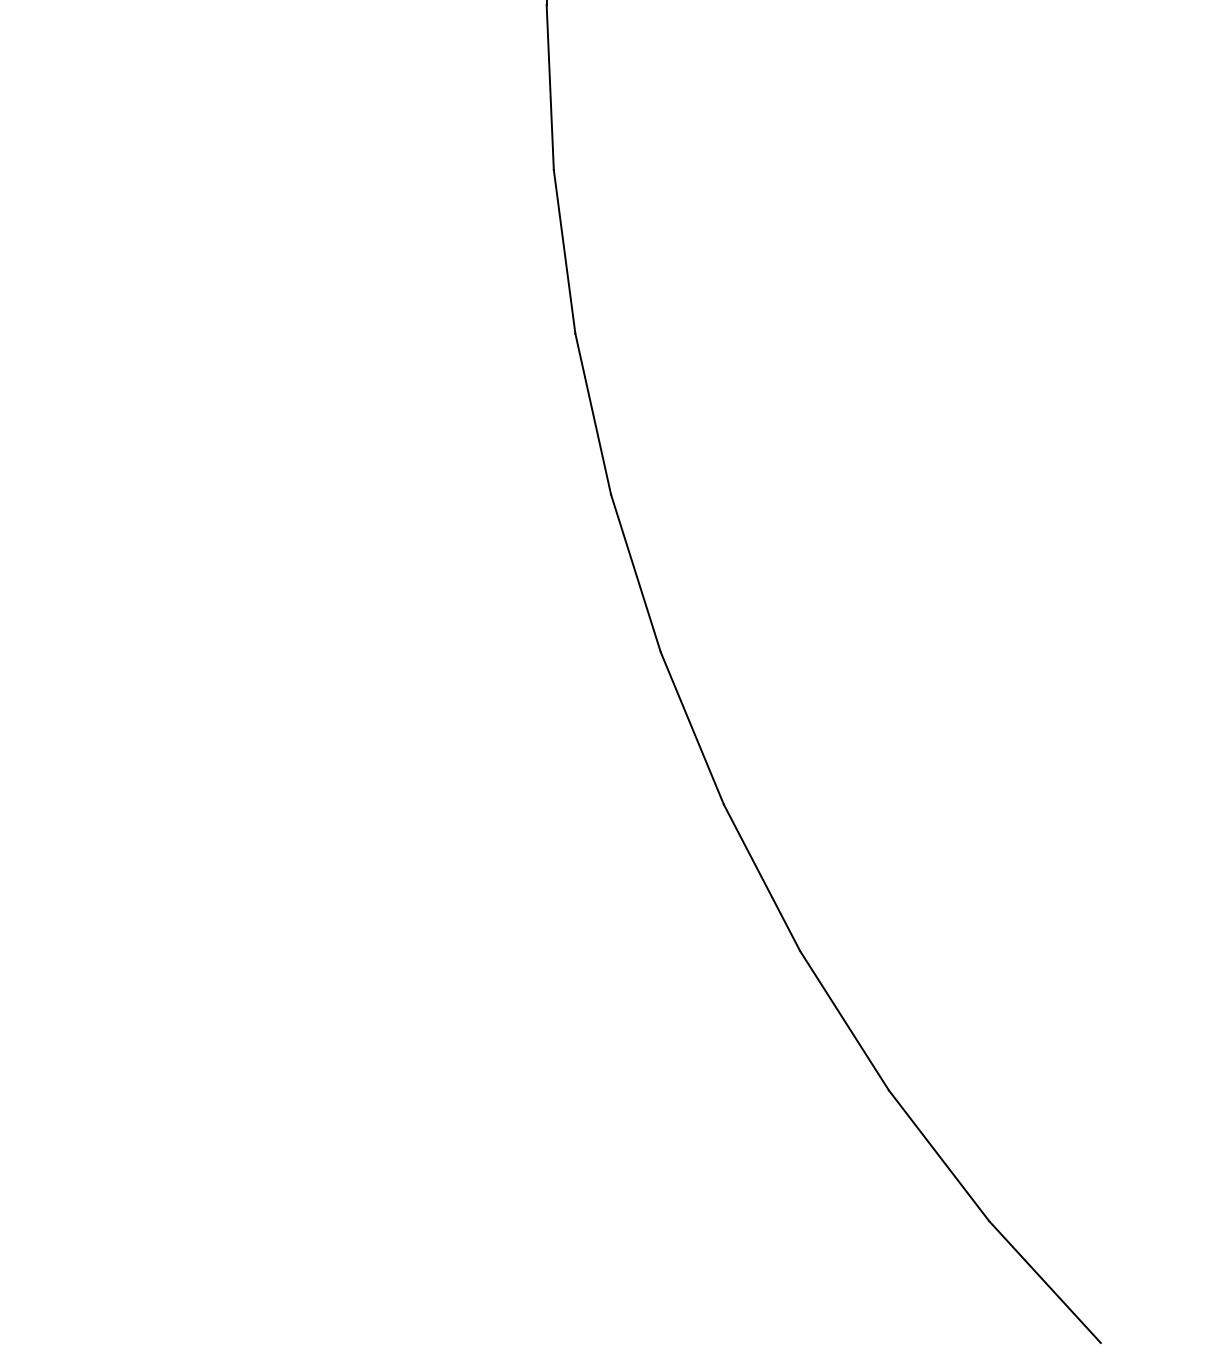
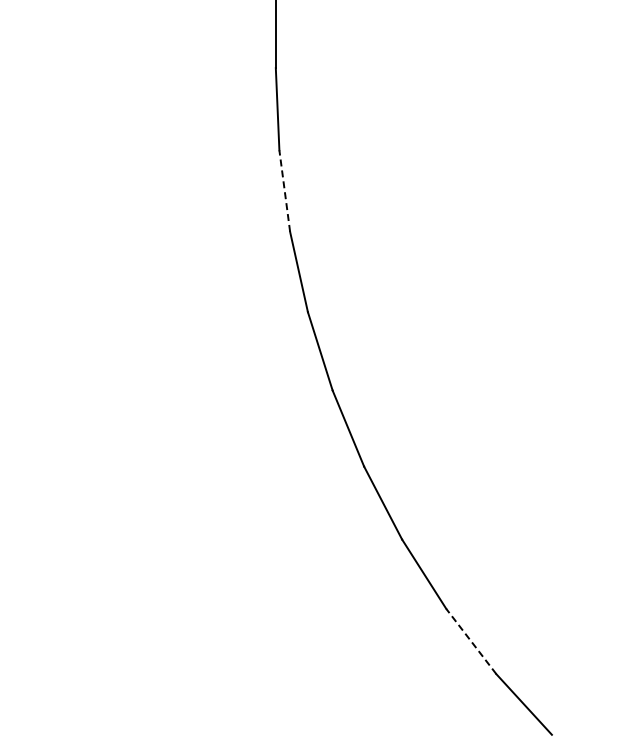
line: (564, 250) -> (284, 190), solid -> dashed
line: (939, 1155) -> (471, 641), solid -> dashed

